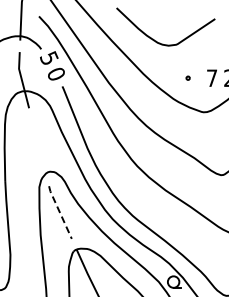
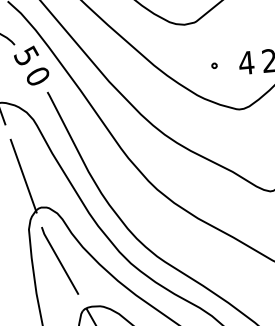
text: (211, 77) -> (245, 62), 7 -> 4
line: (38, 147) -> (22, 176), added
line: (59, 212) -> (58, 260), dashed -> solid

